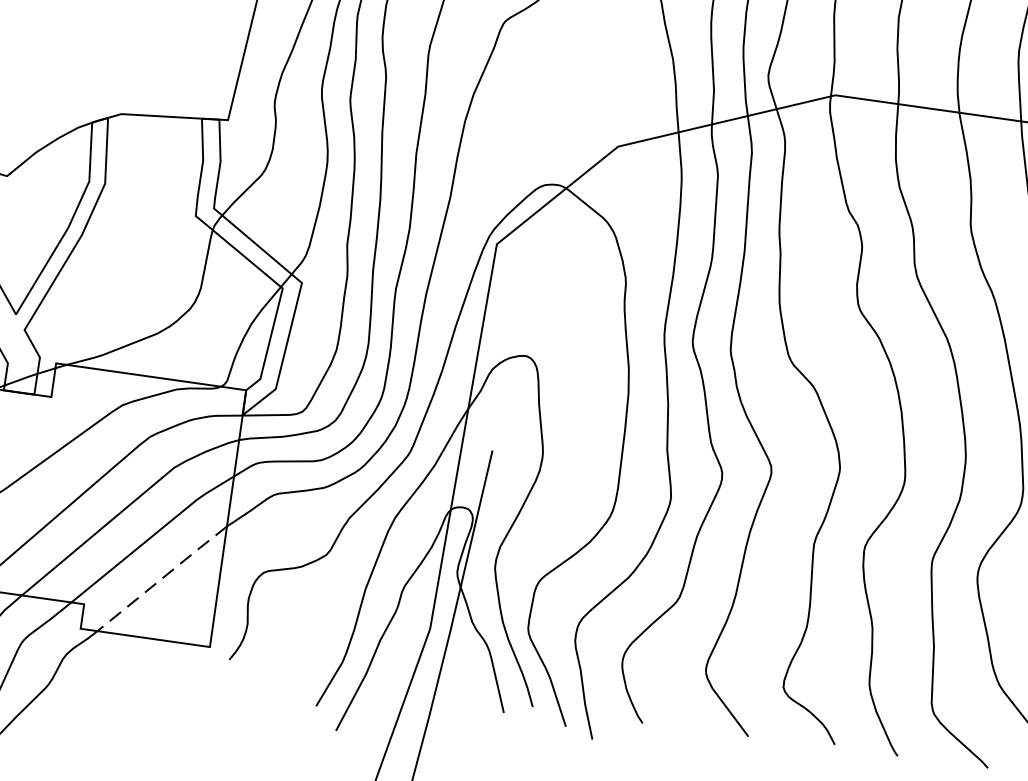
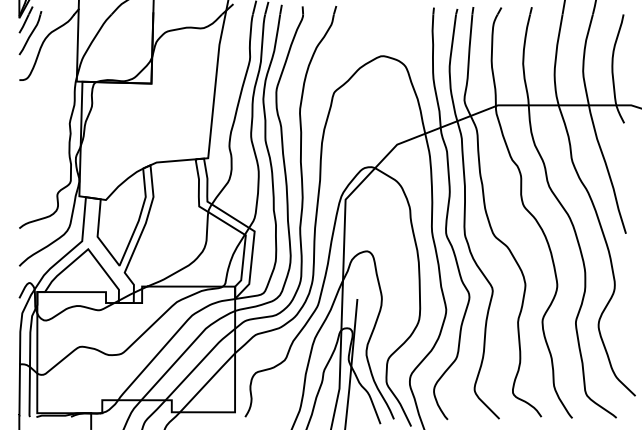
line: (162, 578) -> (207, 382), dashed -> solid

